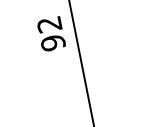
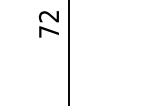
text: (52, 42) -> (48, 31), 92 -> 72

